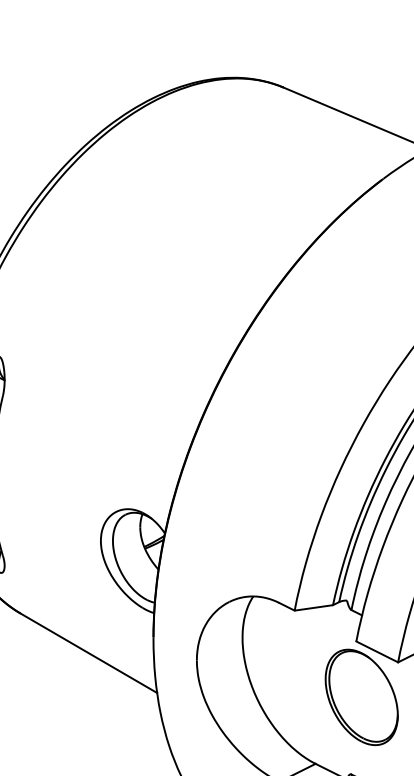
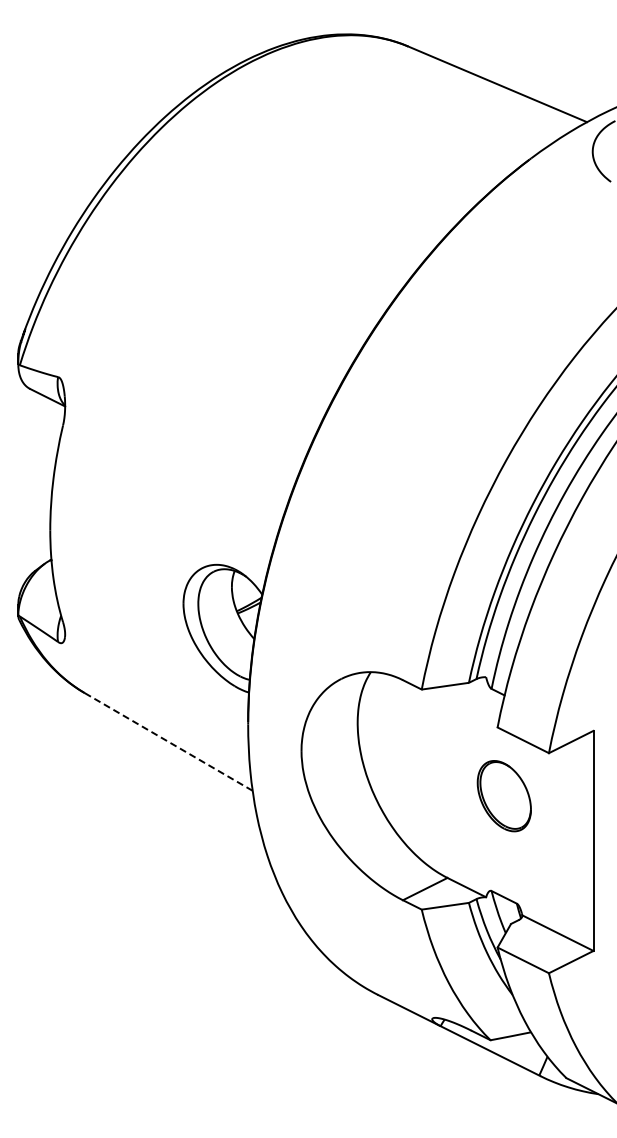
line: (89, 653) -> (169, 742), solid -> dashed
part: (361, 696) -> (504, 795), size x0.6

